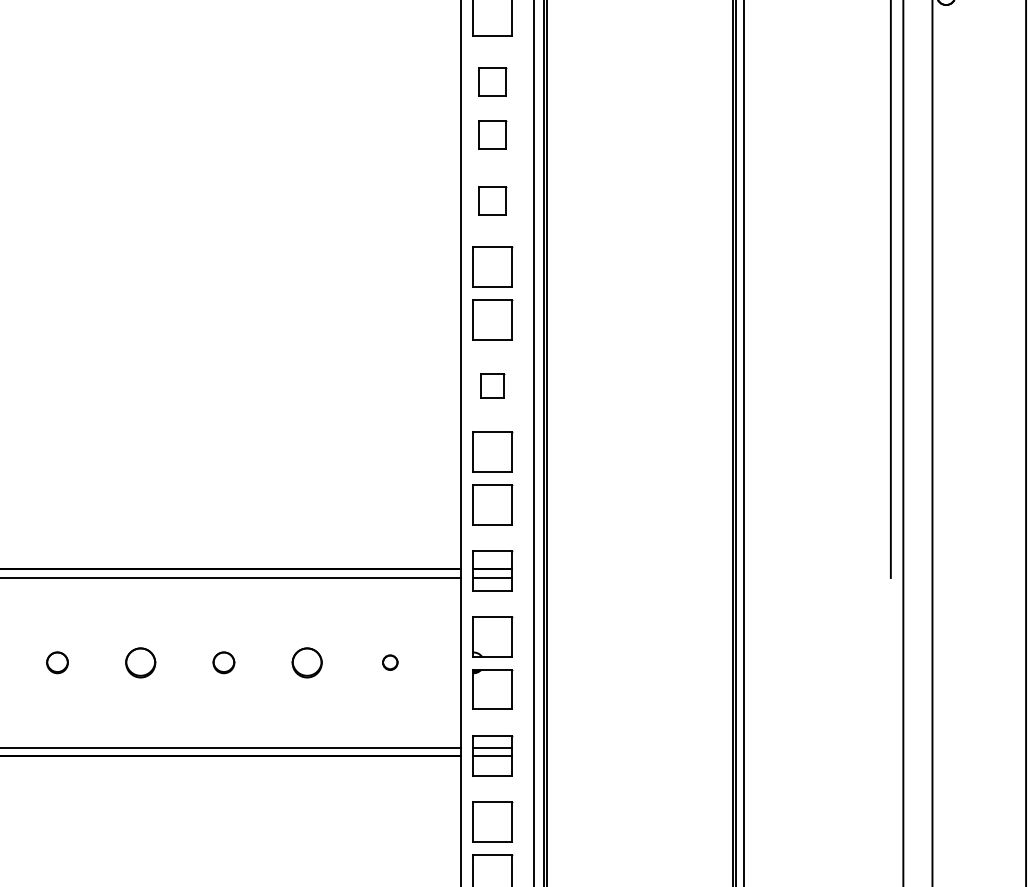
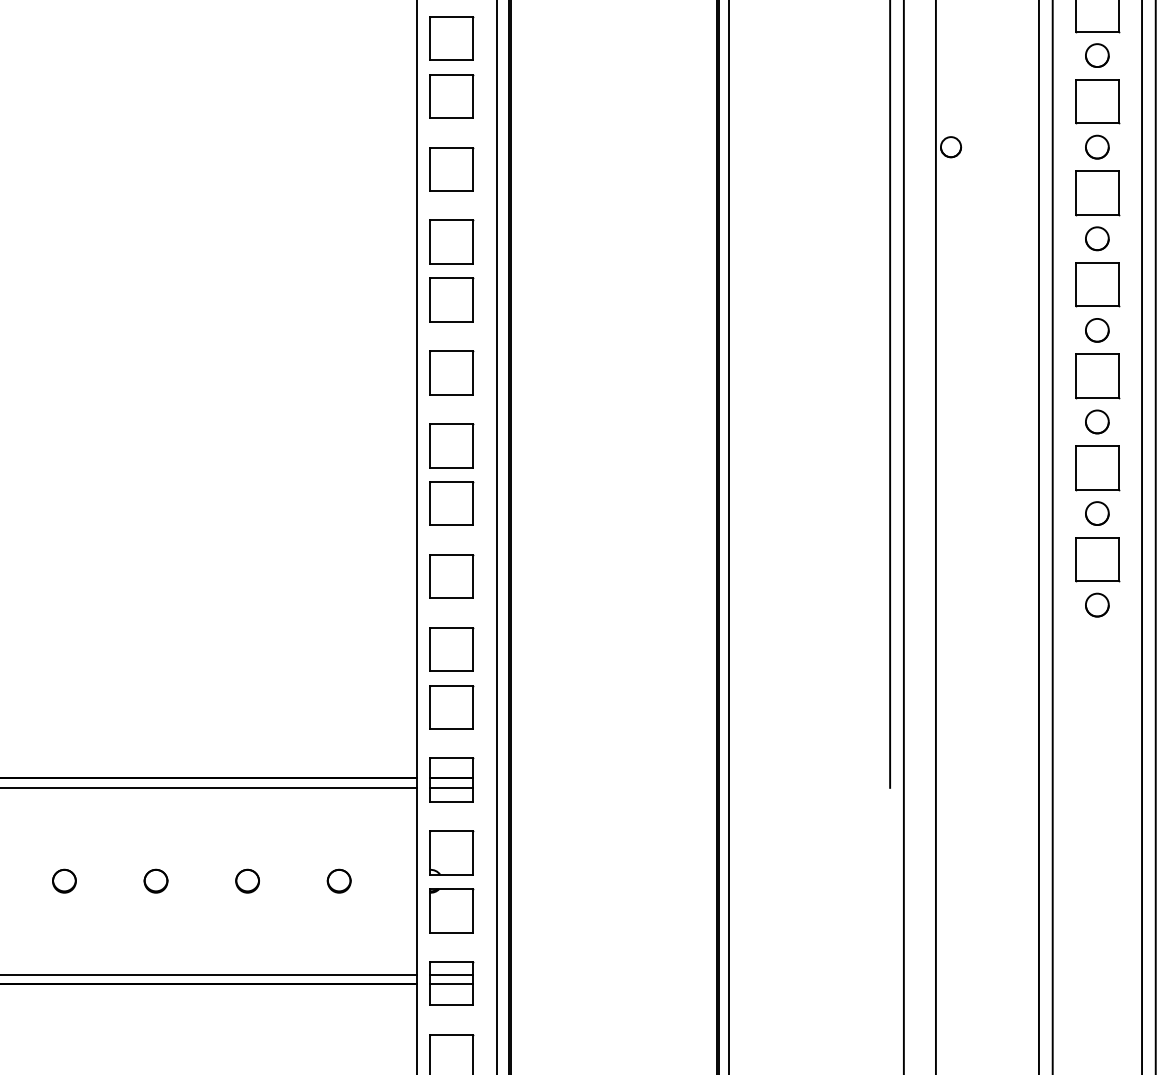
part: (492, 81) -> (451, 241), size x1.43
part: (492, 134) -> (451, 299), size x1.43
part: (492, 200) -> (451, 372), size x1.43
part: (492, 385) -> (451, 576), size x1.67
part: (140, 662) -> (64, 880), size x0.71
part: (307, 662) -> (247, 880), size x0.71
part: (389, 662) -> (338, 880), size x1.43

